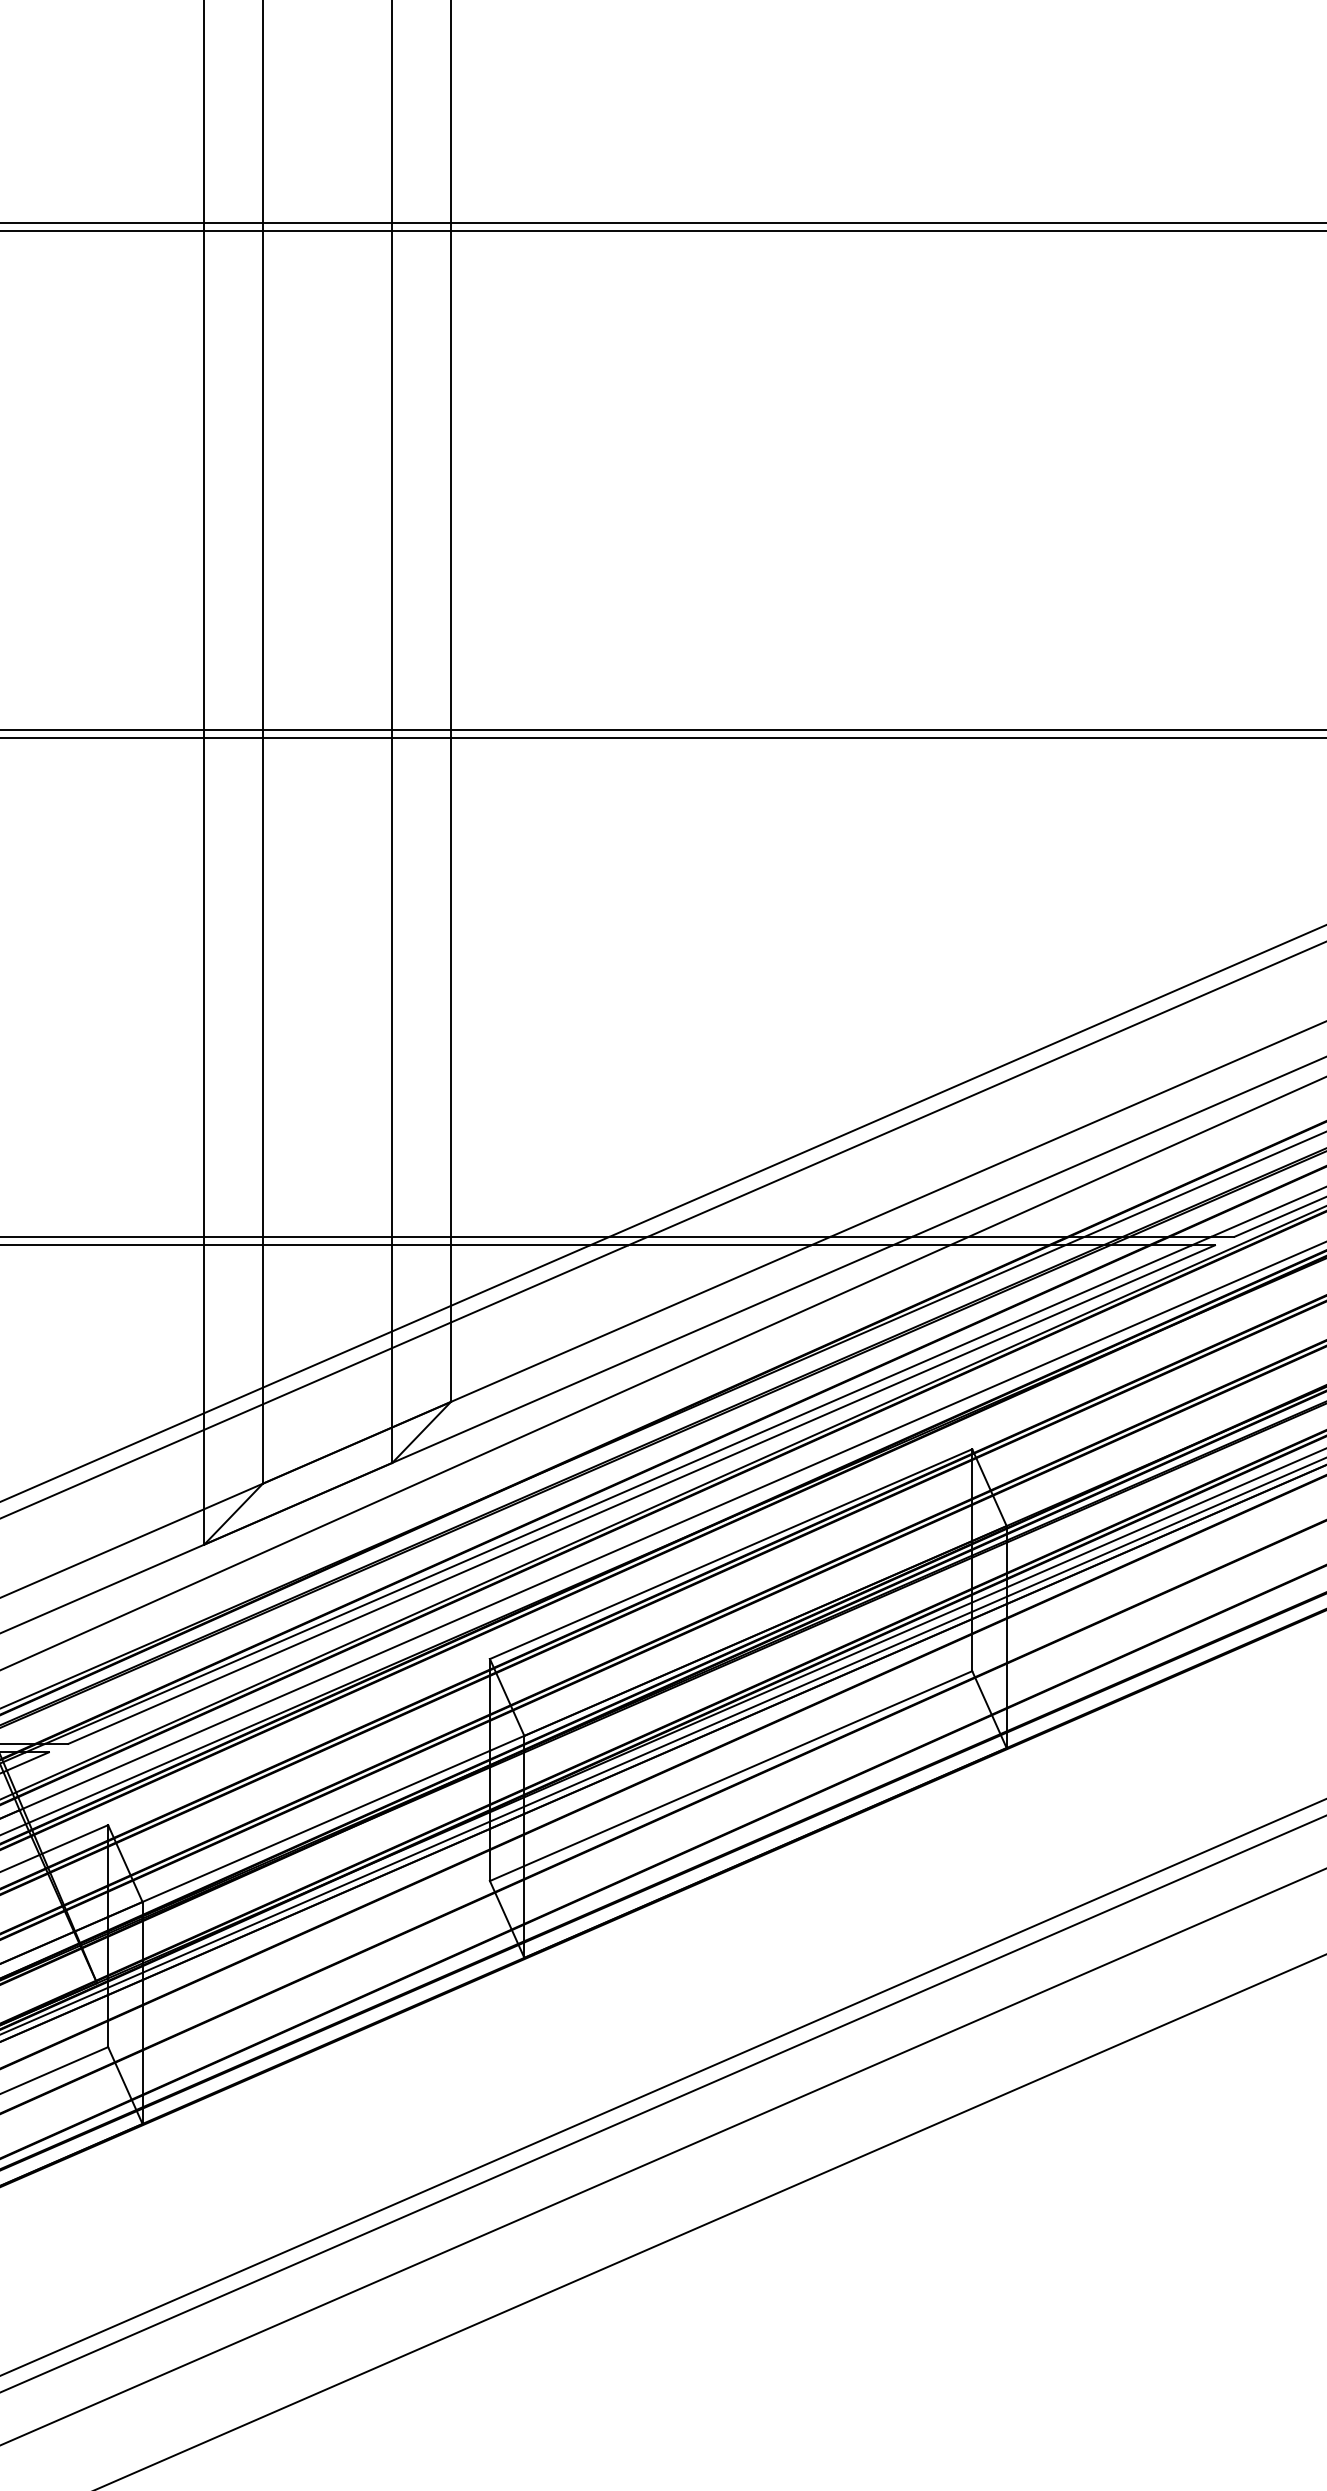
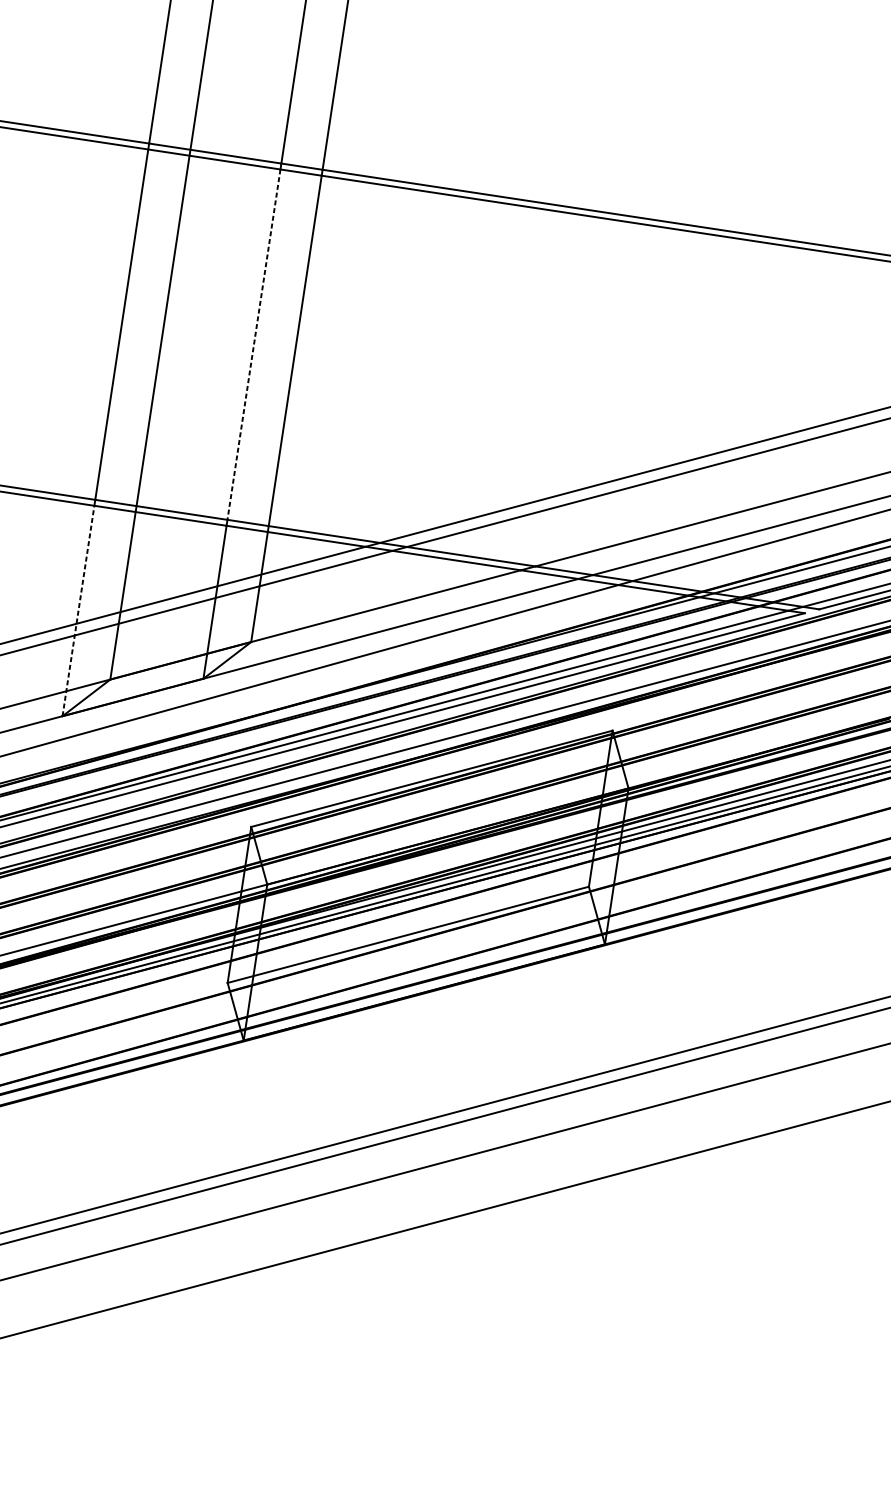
line: (392, 988) -> (254, 345), solid -> dashed
line: (204, 1395) -> (78, 611), solid -> dashed

